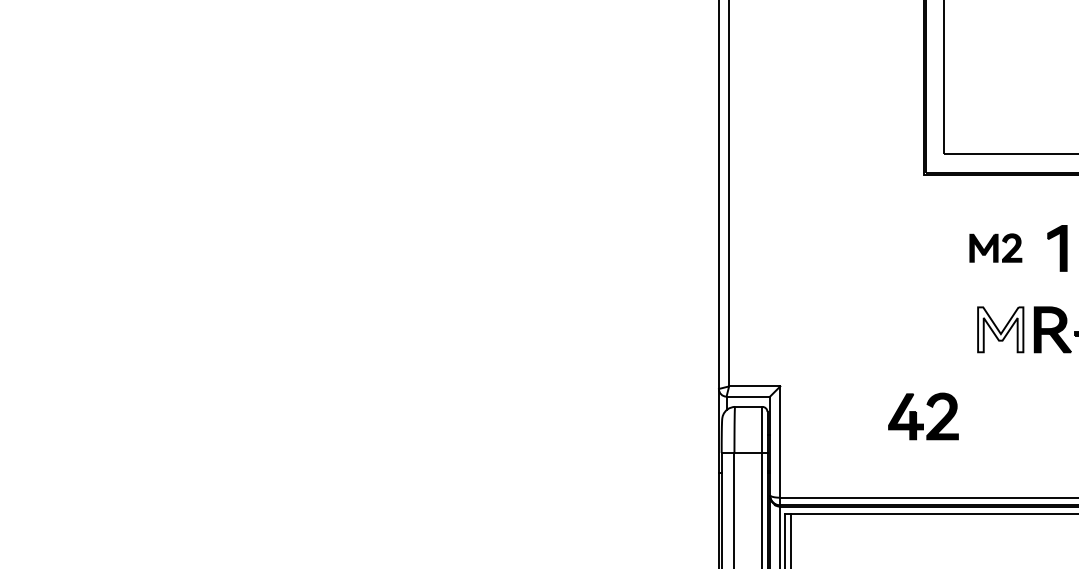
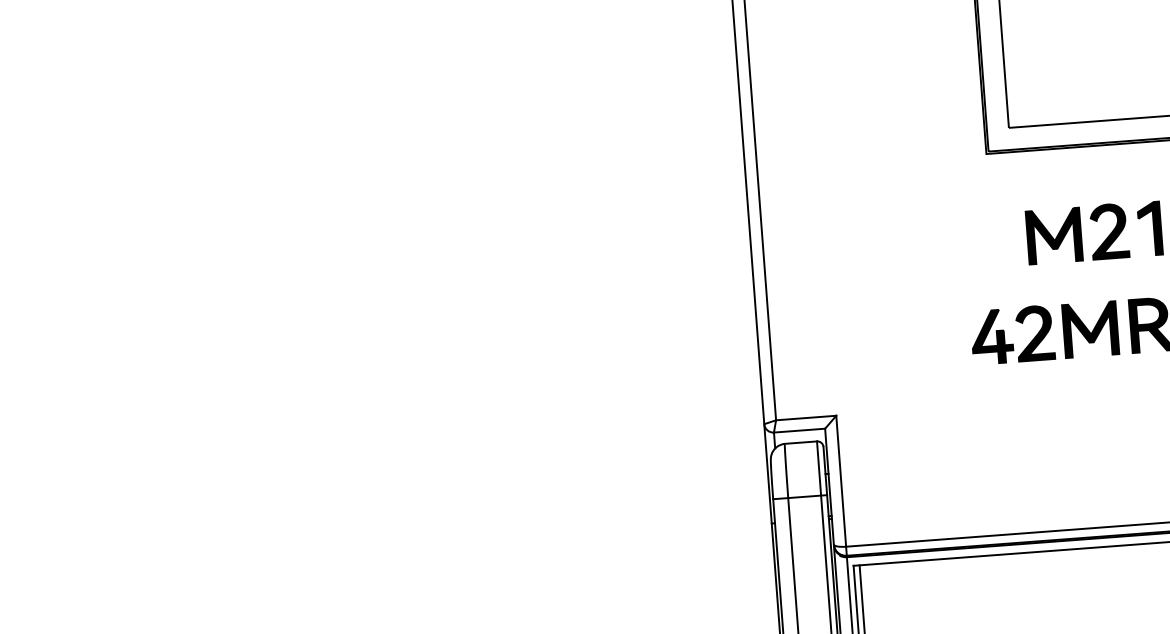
part: (995, 247) -> (1077, 233), size x1.67
fill: (1000, 329) -> (1090, 329), added
part: (916, 416) -> (1004, 335), moved

